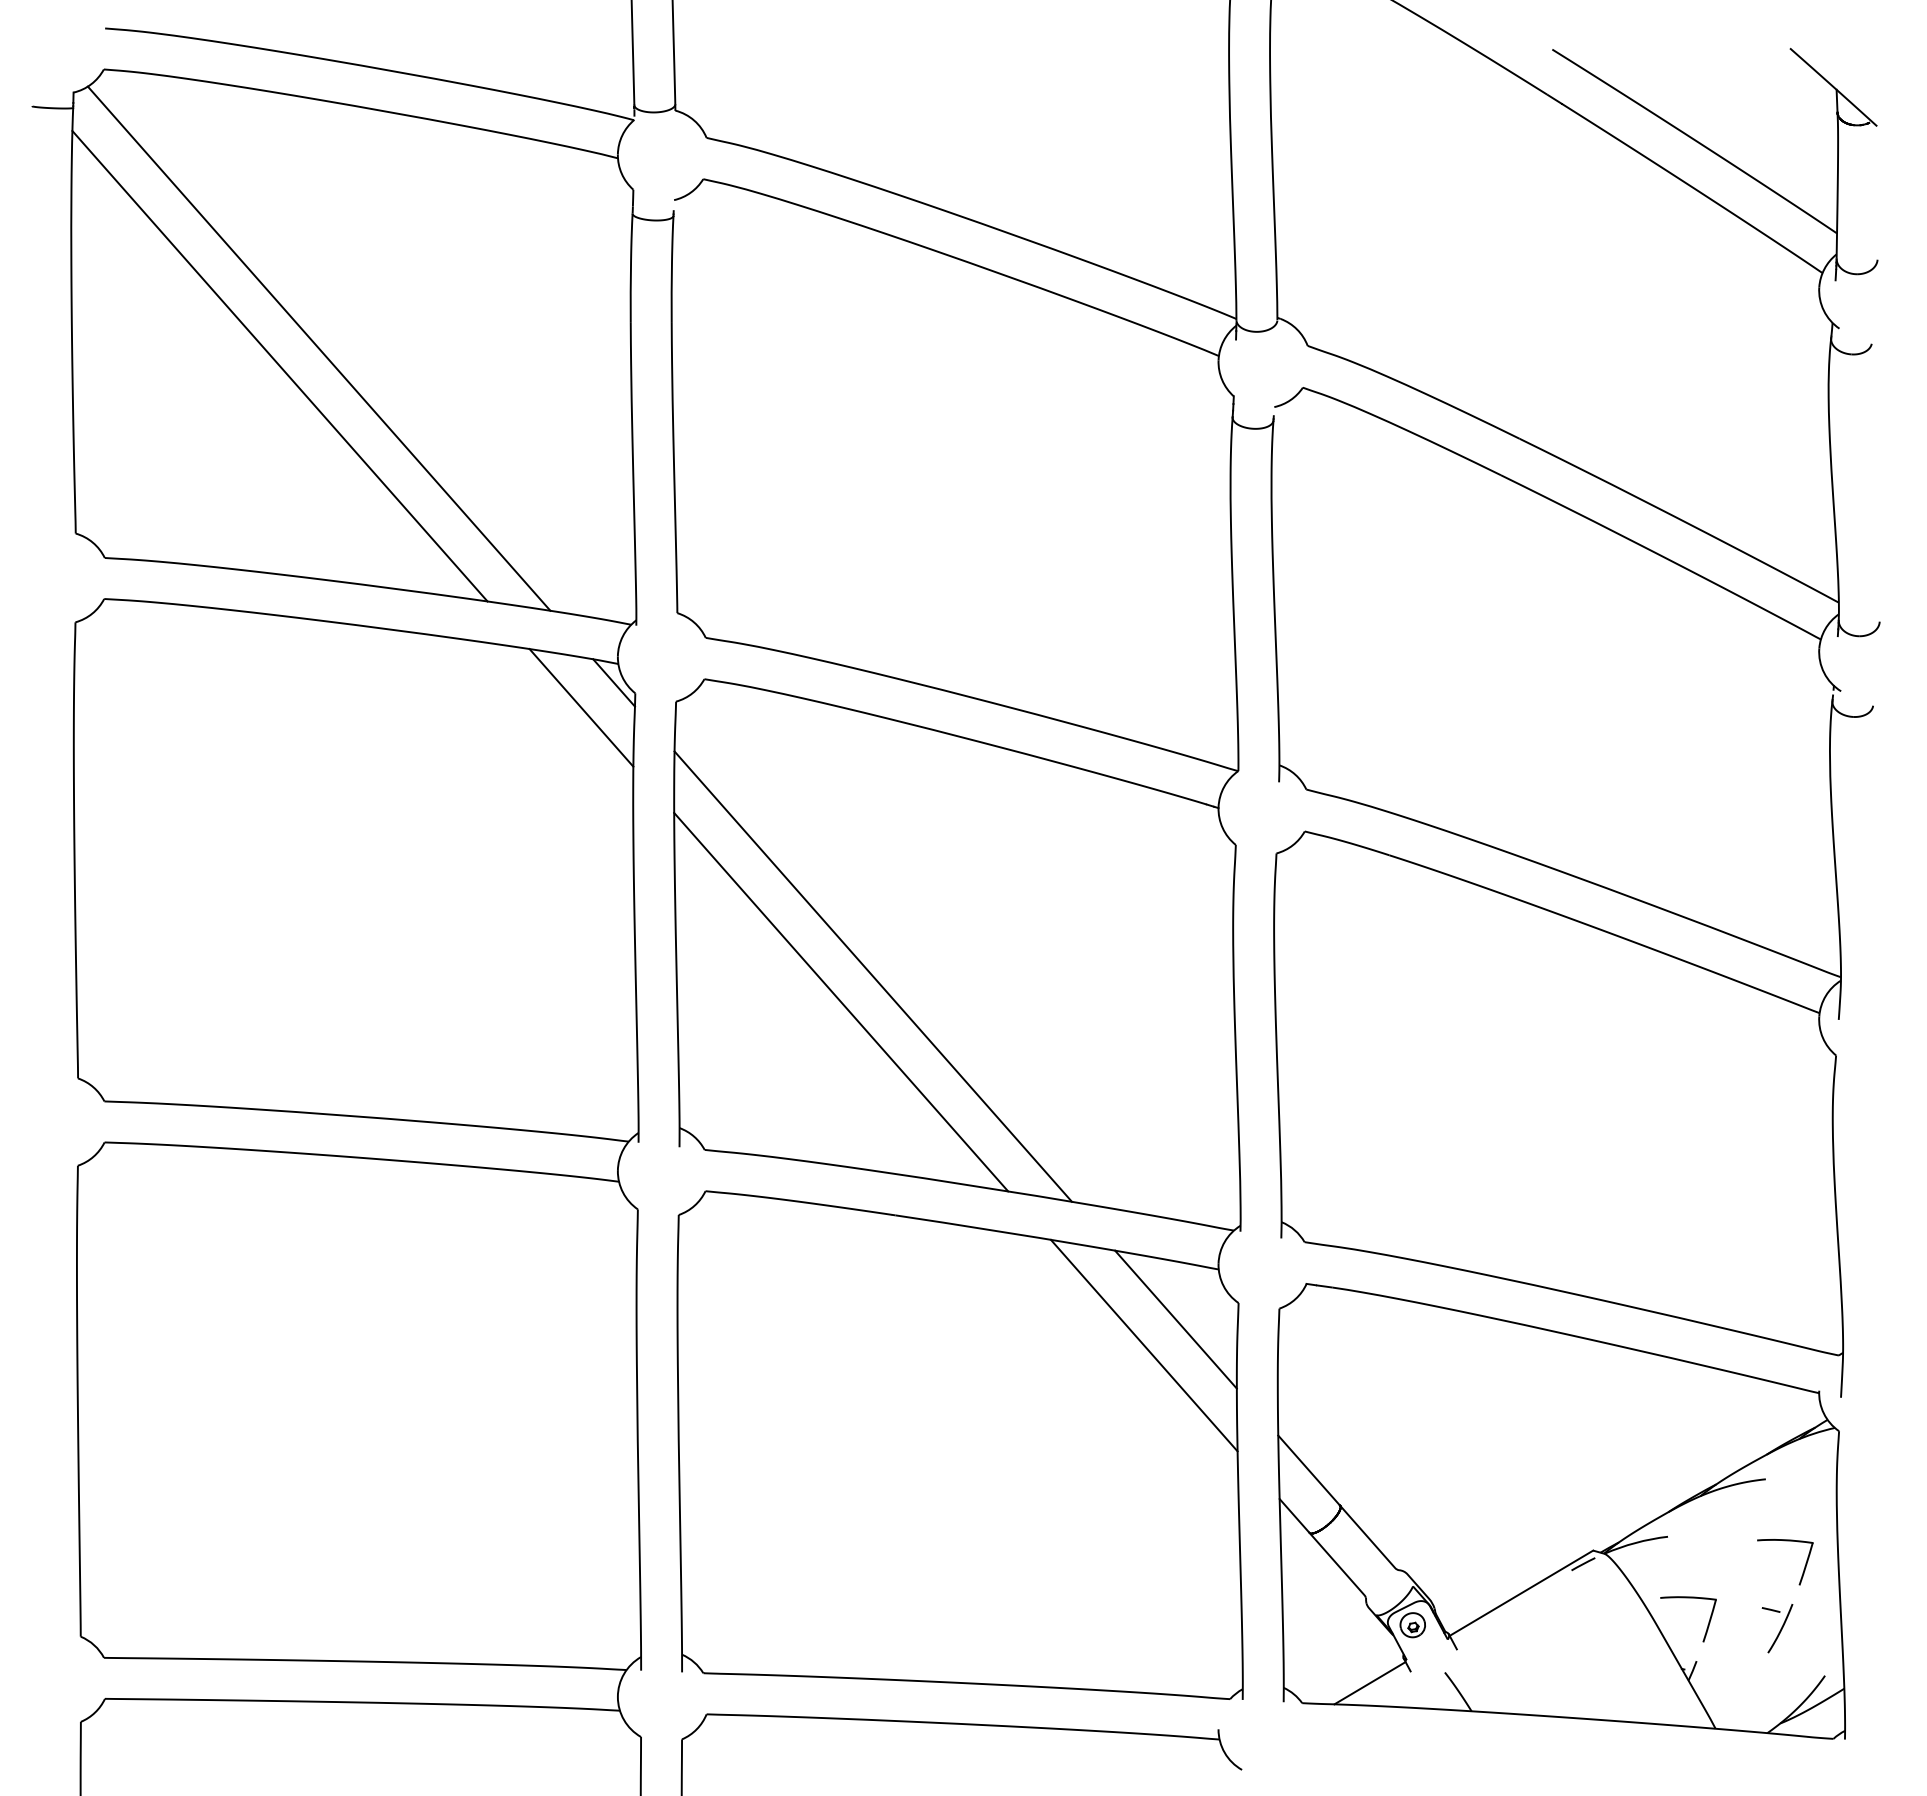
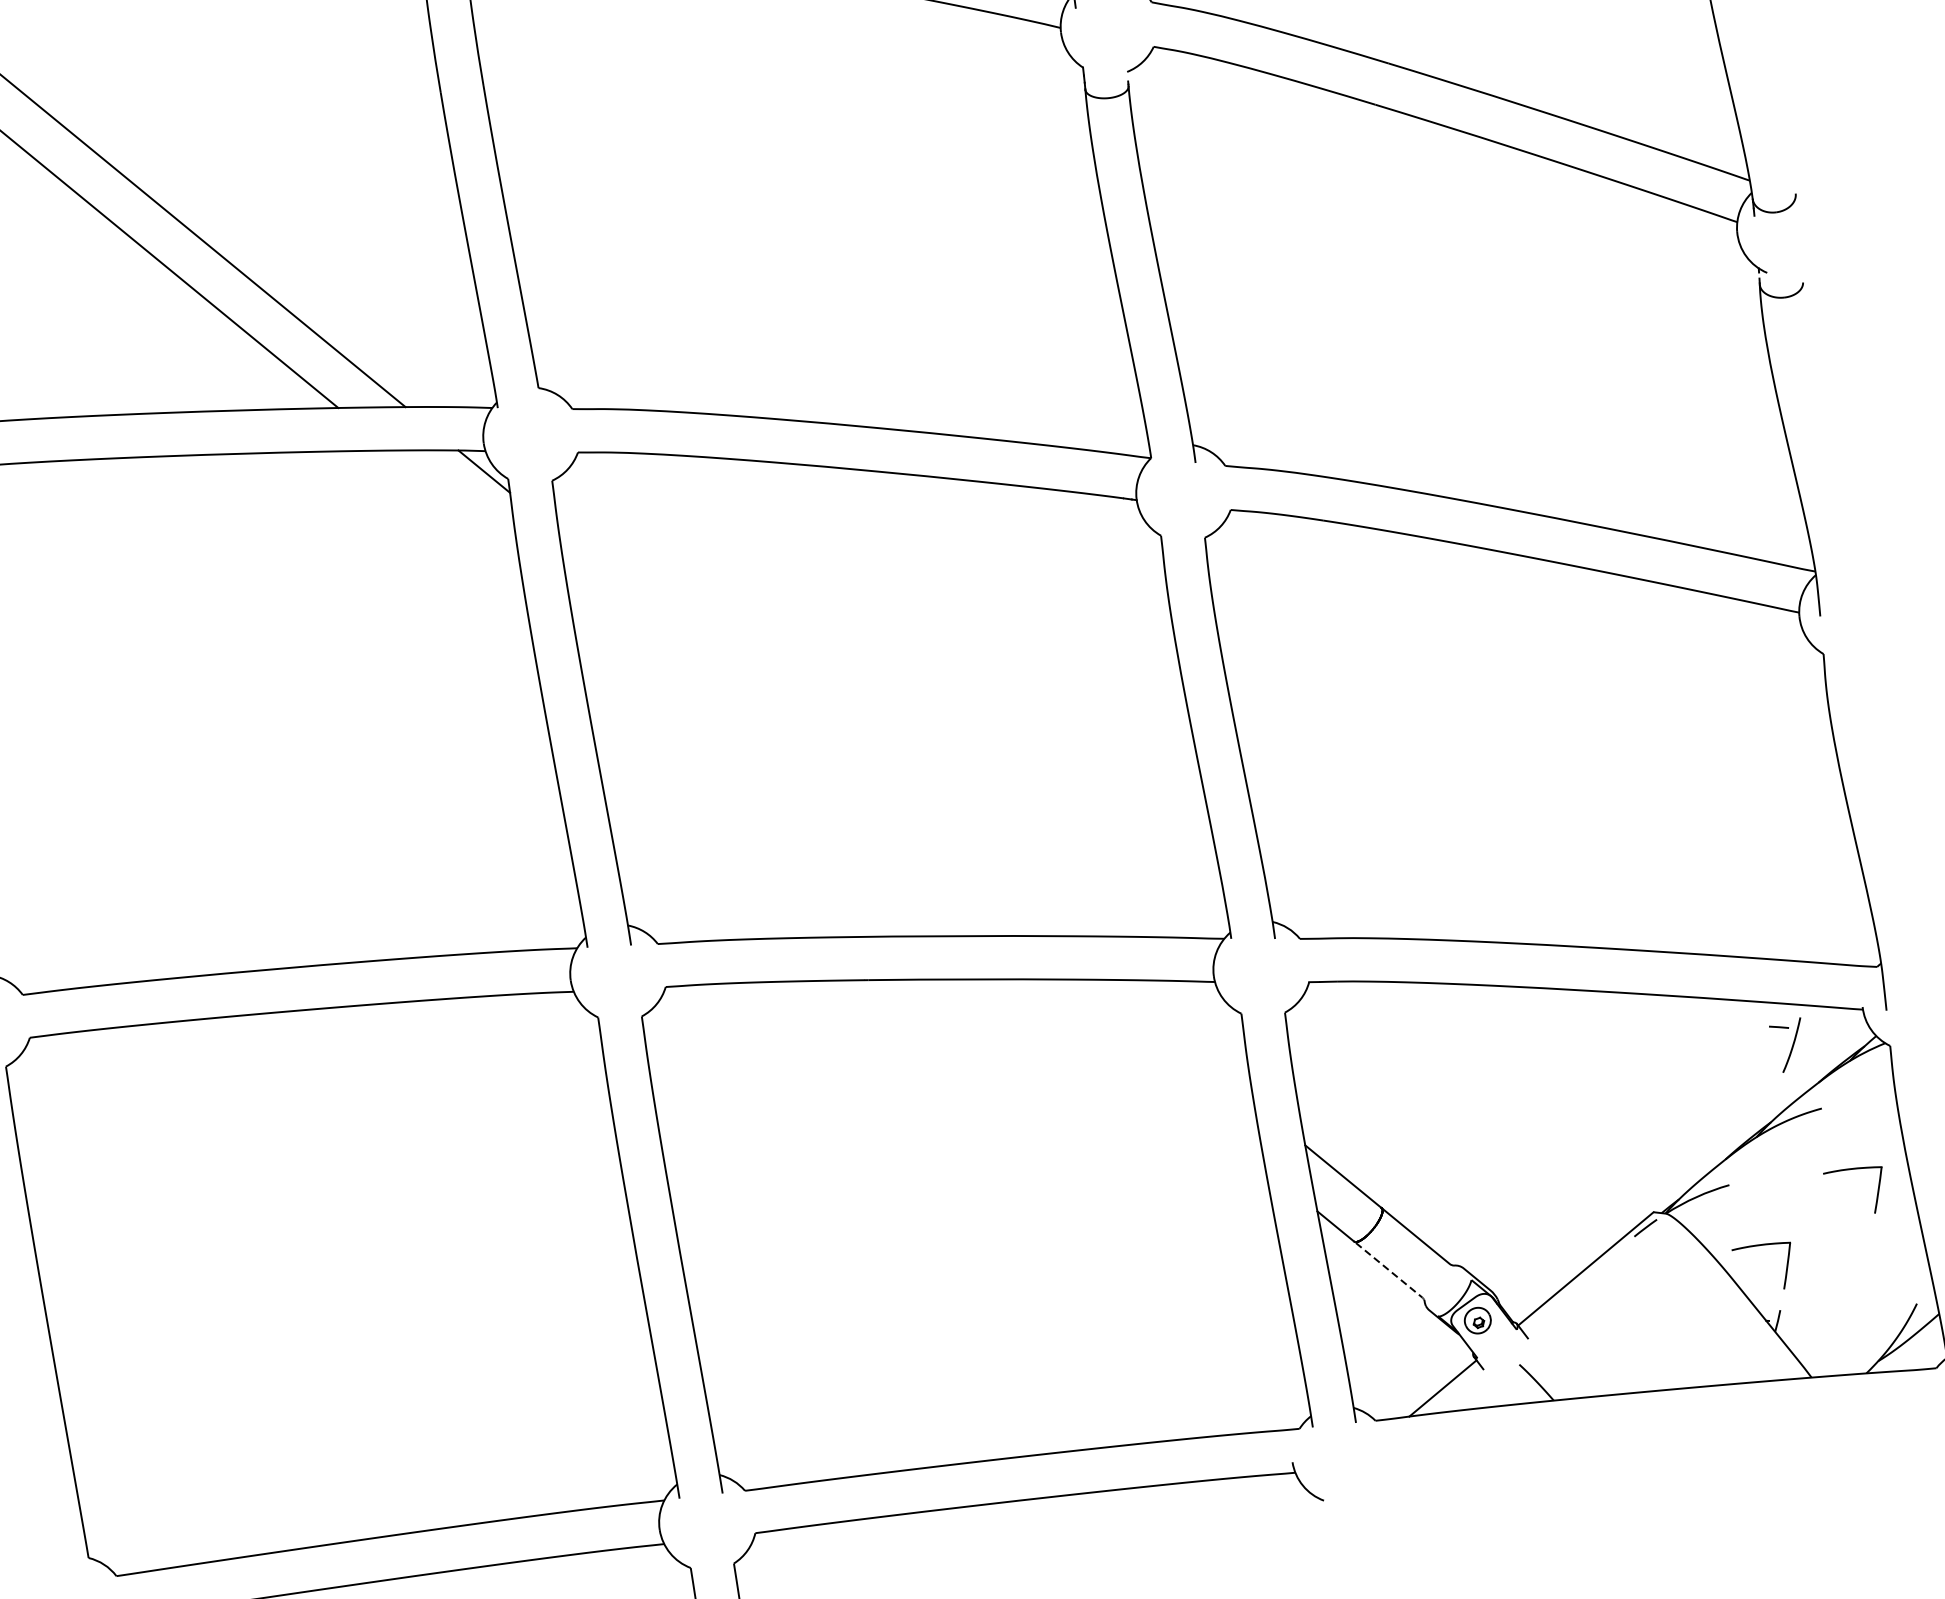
line: (581, 707) -> (454, 502), removed
line: (872, 976) -> (803, 734), removed
line: (841, 1001) -> (775, 765), removed
line: (1175, 1319) -> (1178, 1041), removed
line: (1143, 1345) -> (1149, 1074), removed
line: (1339, 1566) -> (1391, 1271), solid -> dashed
part: (1777, 1628) -> (1788, 1045), moved

